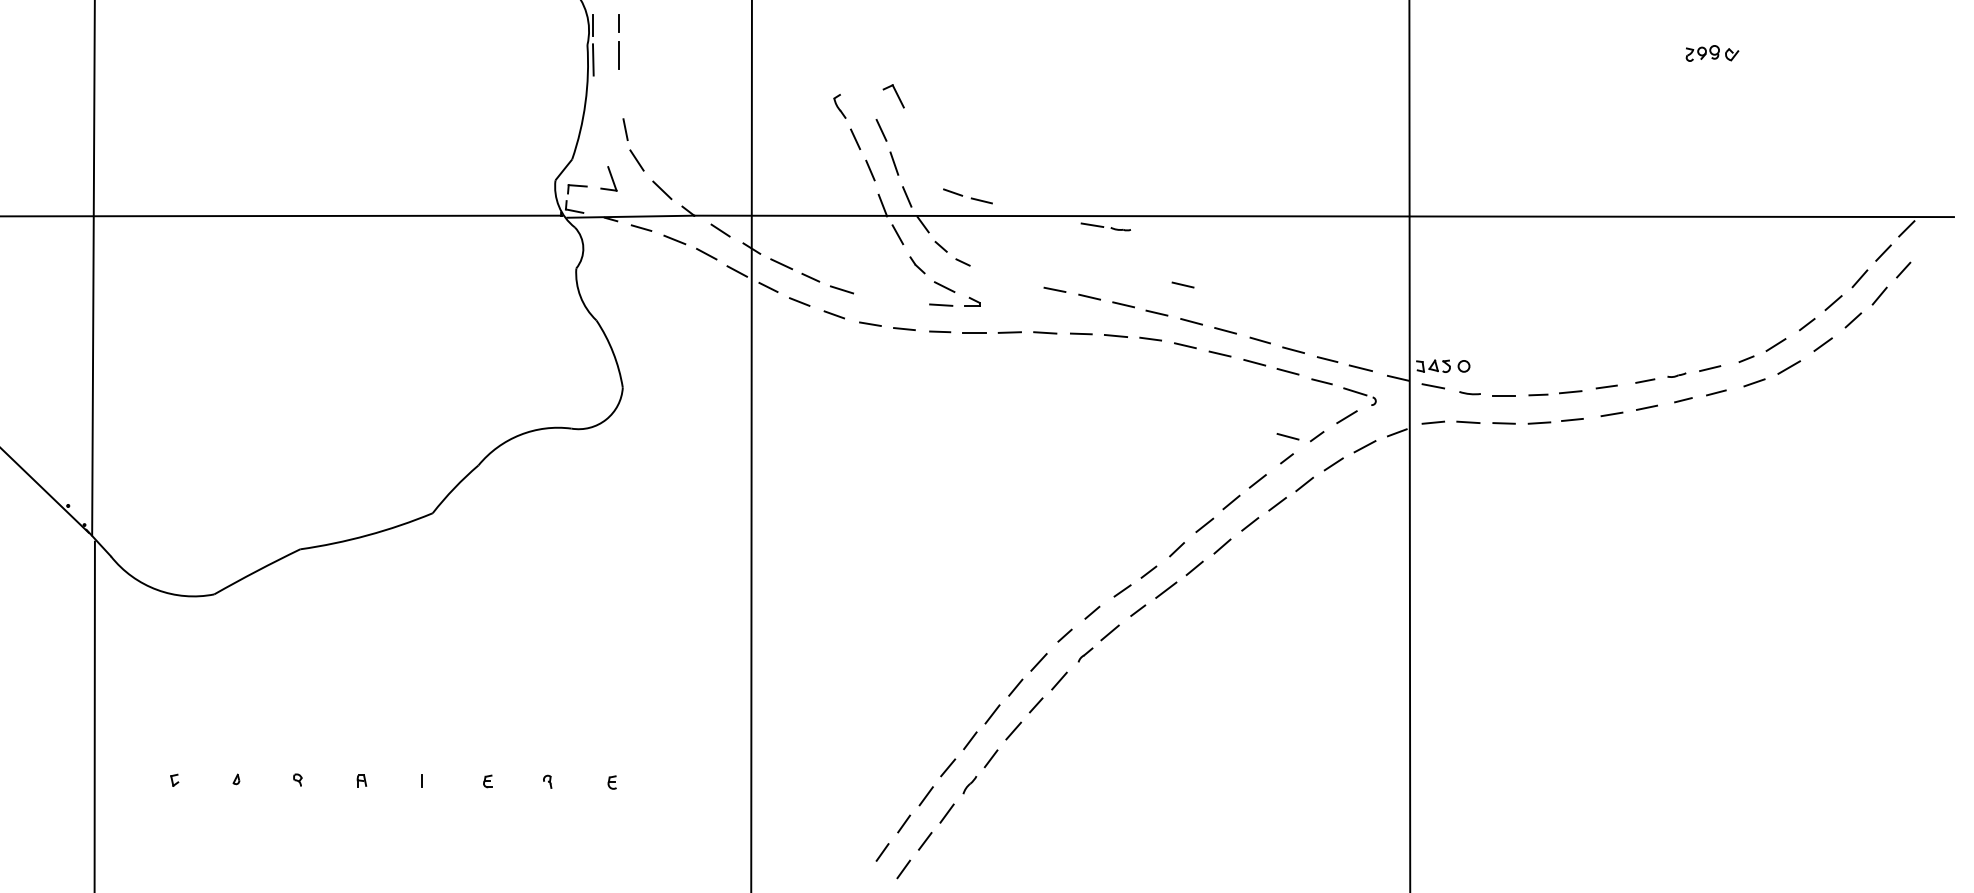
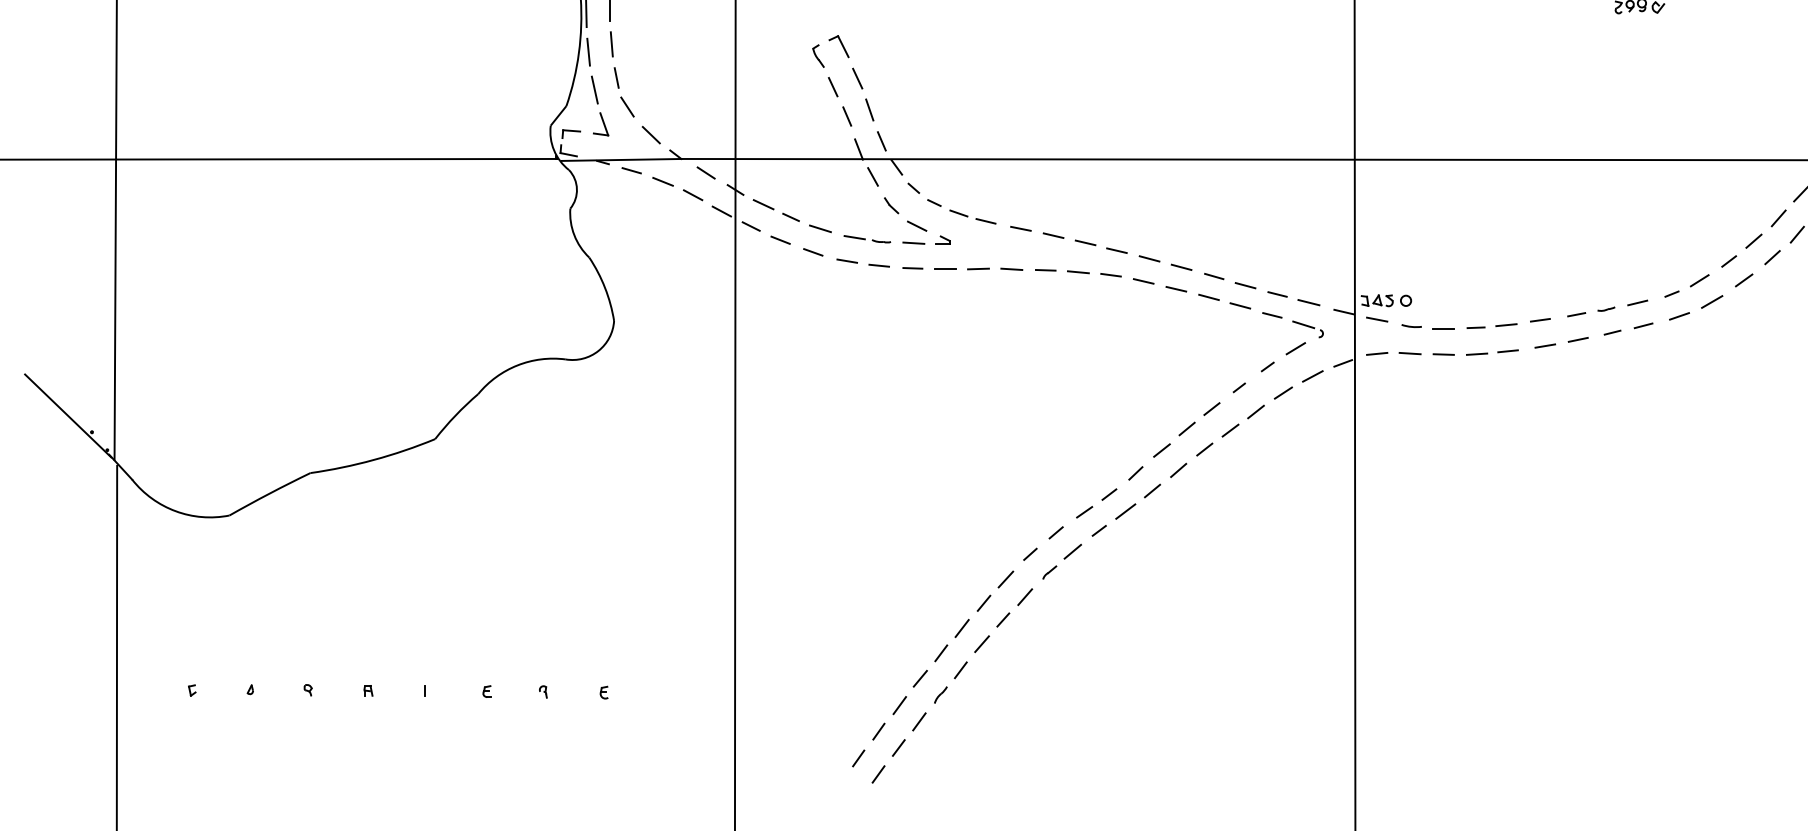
line: (620, 93) -> (611, 43), added
part: (893, 96) -> (838, 46), moved
line: (595, 102) -> (588, 52), added
line: (602, 142) -> (594, 90), added
part: (967, 196) -> (972, 217), moved
part: (1105, 226) -> (867, 238), moved
line: (1182, 284) -> (1140, 223), removed
line: (1287, 436) -> (1239, 366), removed

